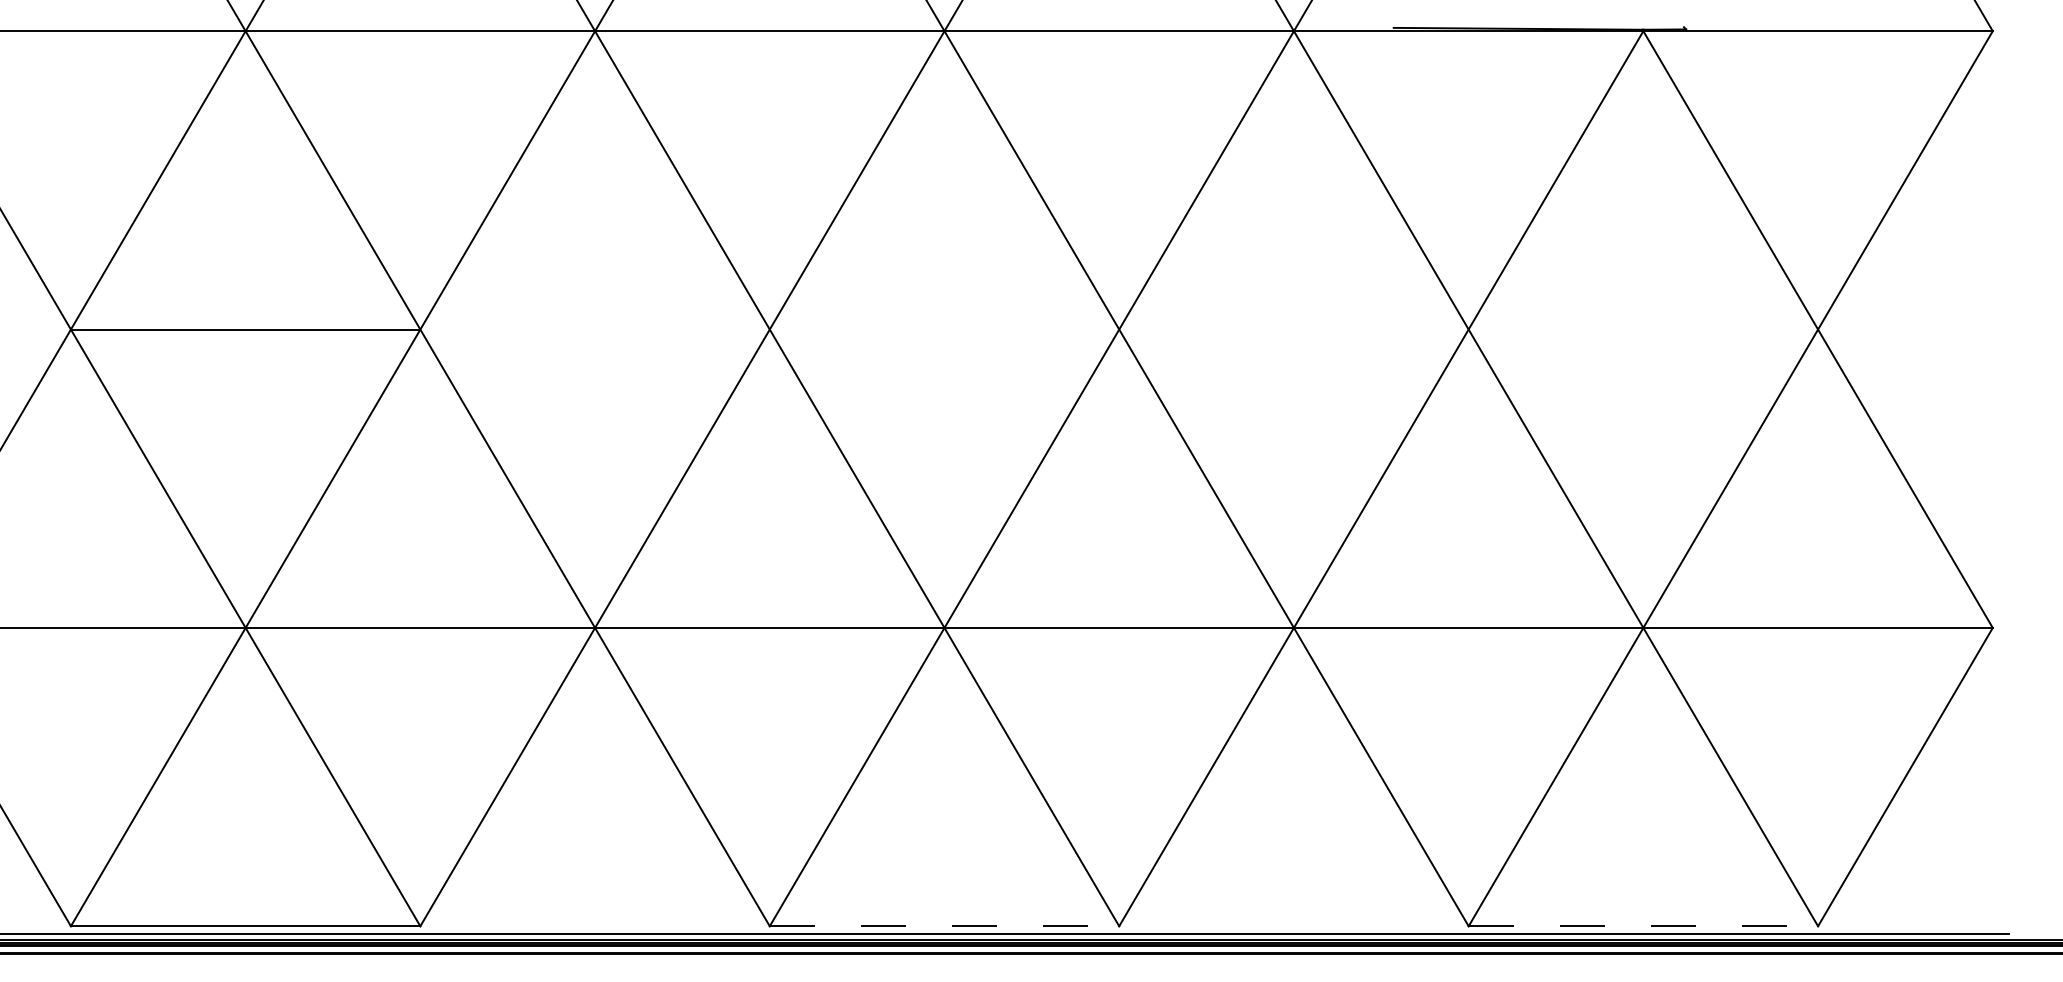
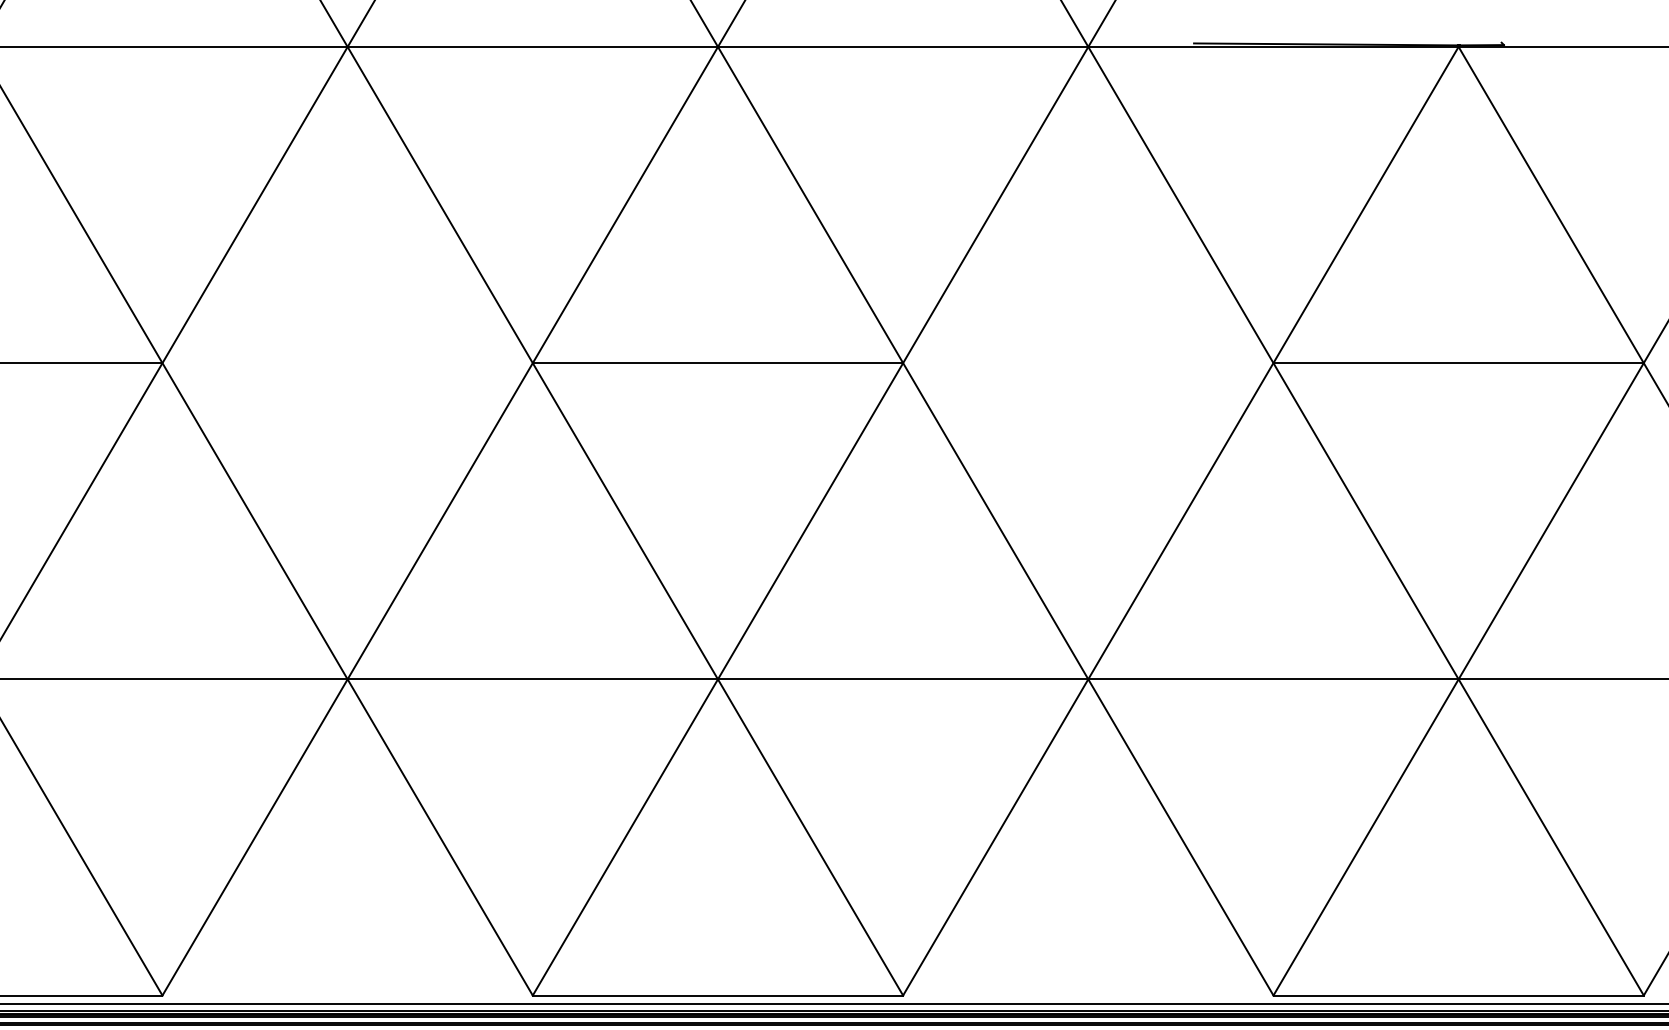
line: (944, 329) -> (717, 363), added
line: (1643, 329) -> (1458, 363), added
line: (944, 926) -> (717, 995), dashed -> solid
line: (1643, 926) -> (1458, 995), dashed -> solid

